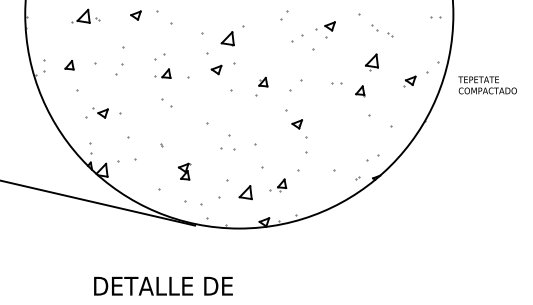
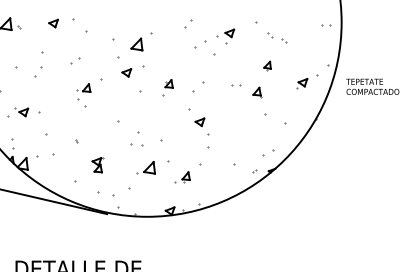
part: (371, 62) -> (267, 66), size x0.6
part: (162, 73) -> (83, 87), moved
part: (245, 192) -> (149, 167), moved

